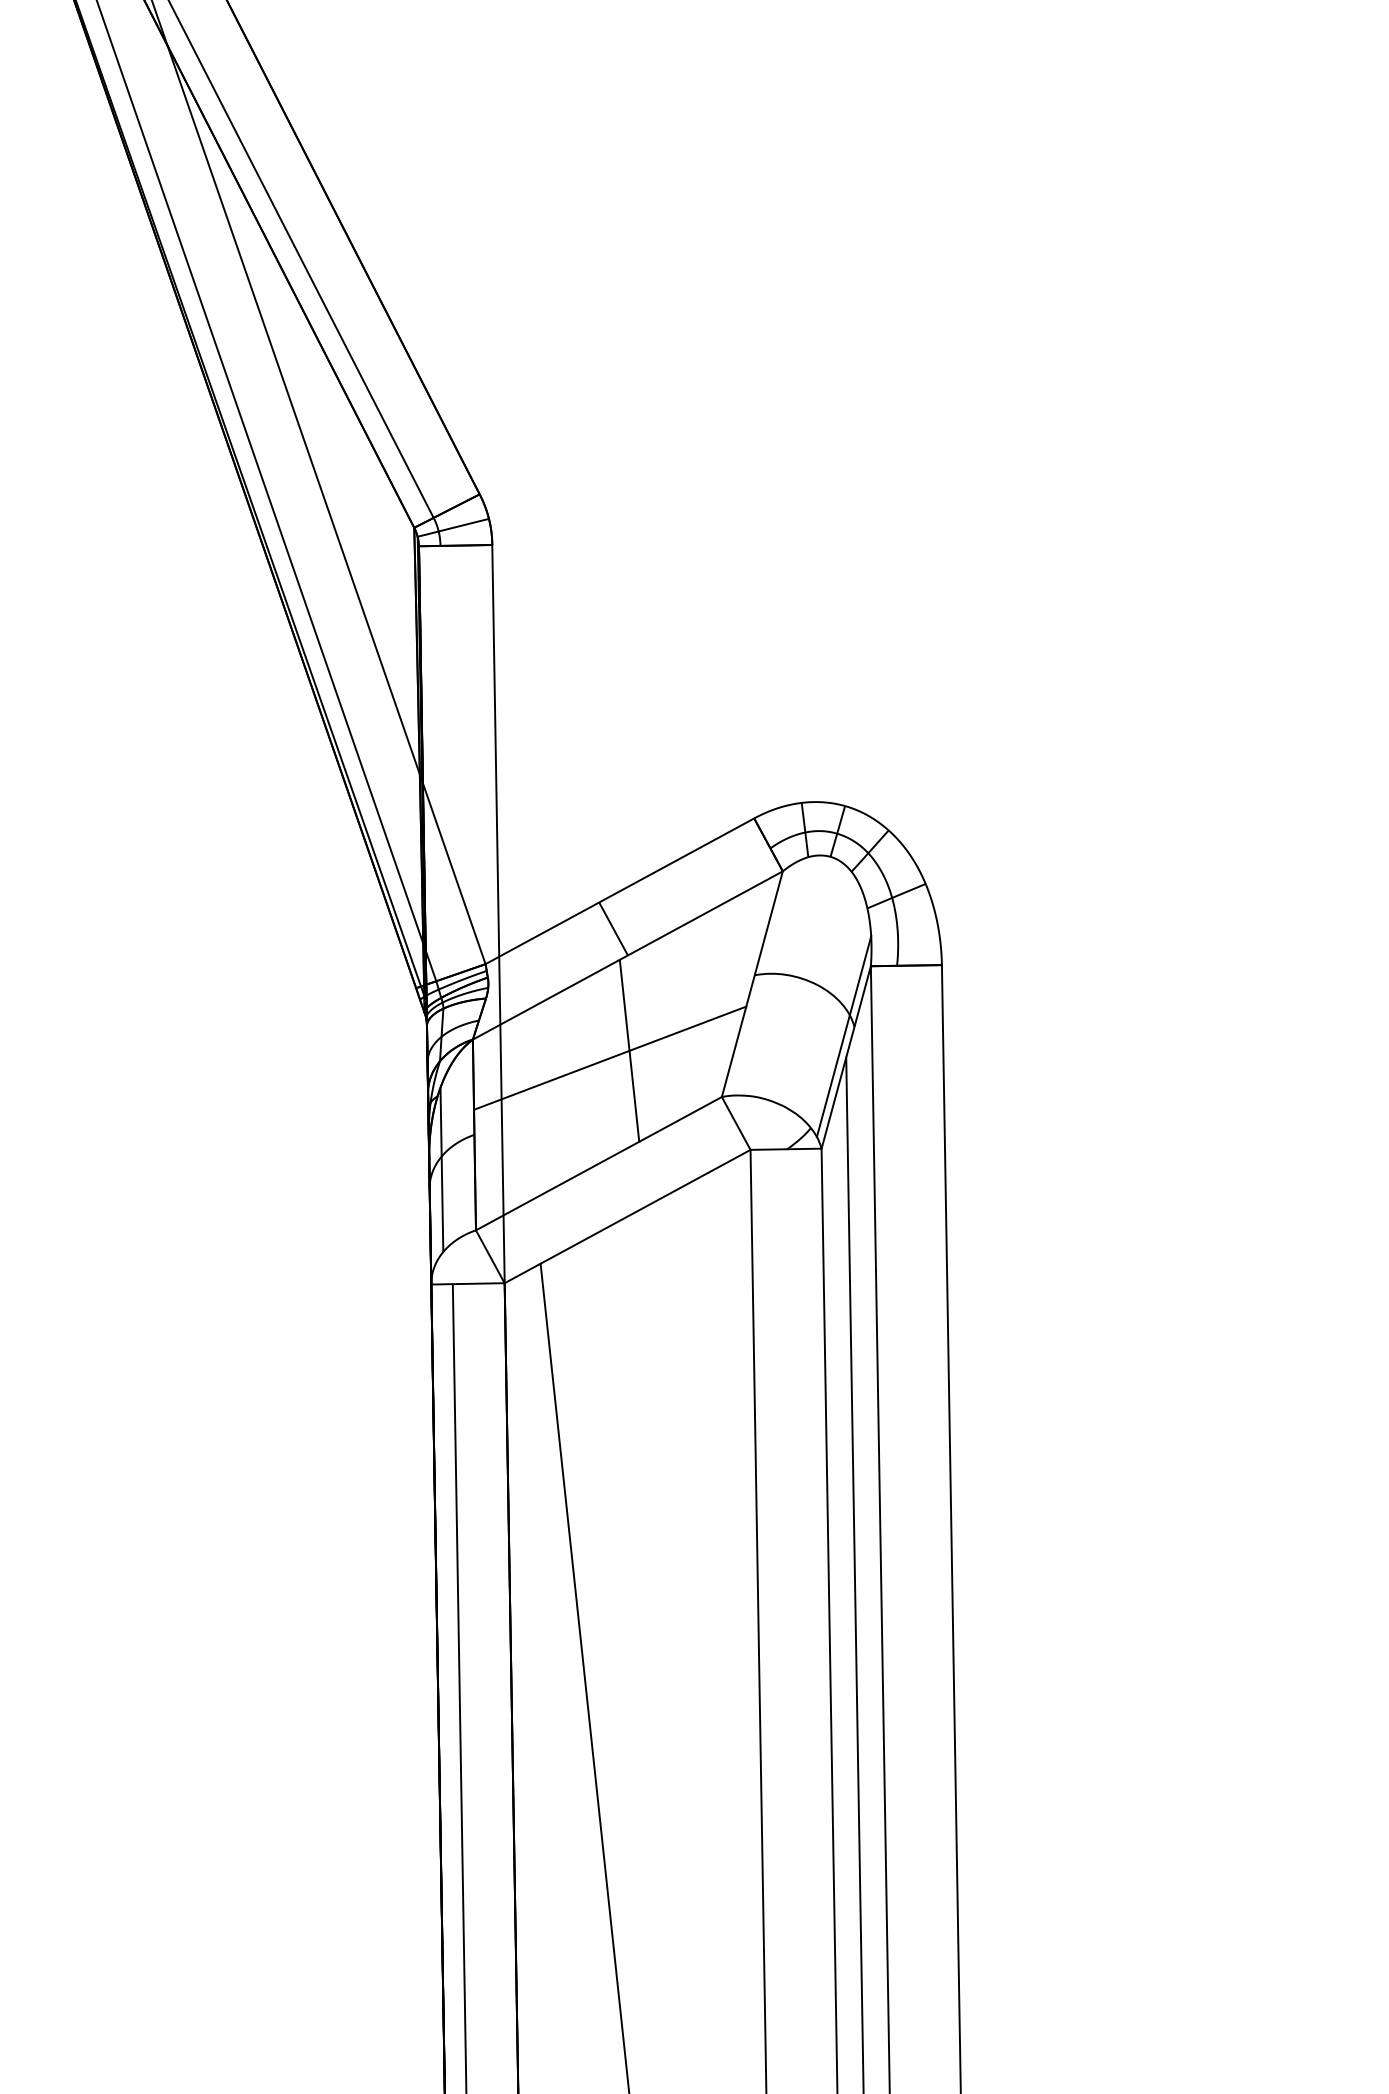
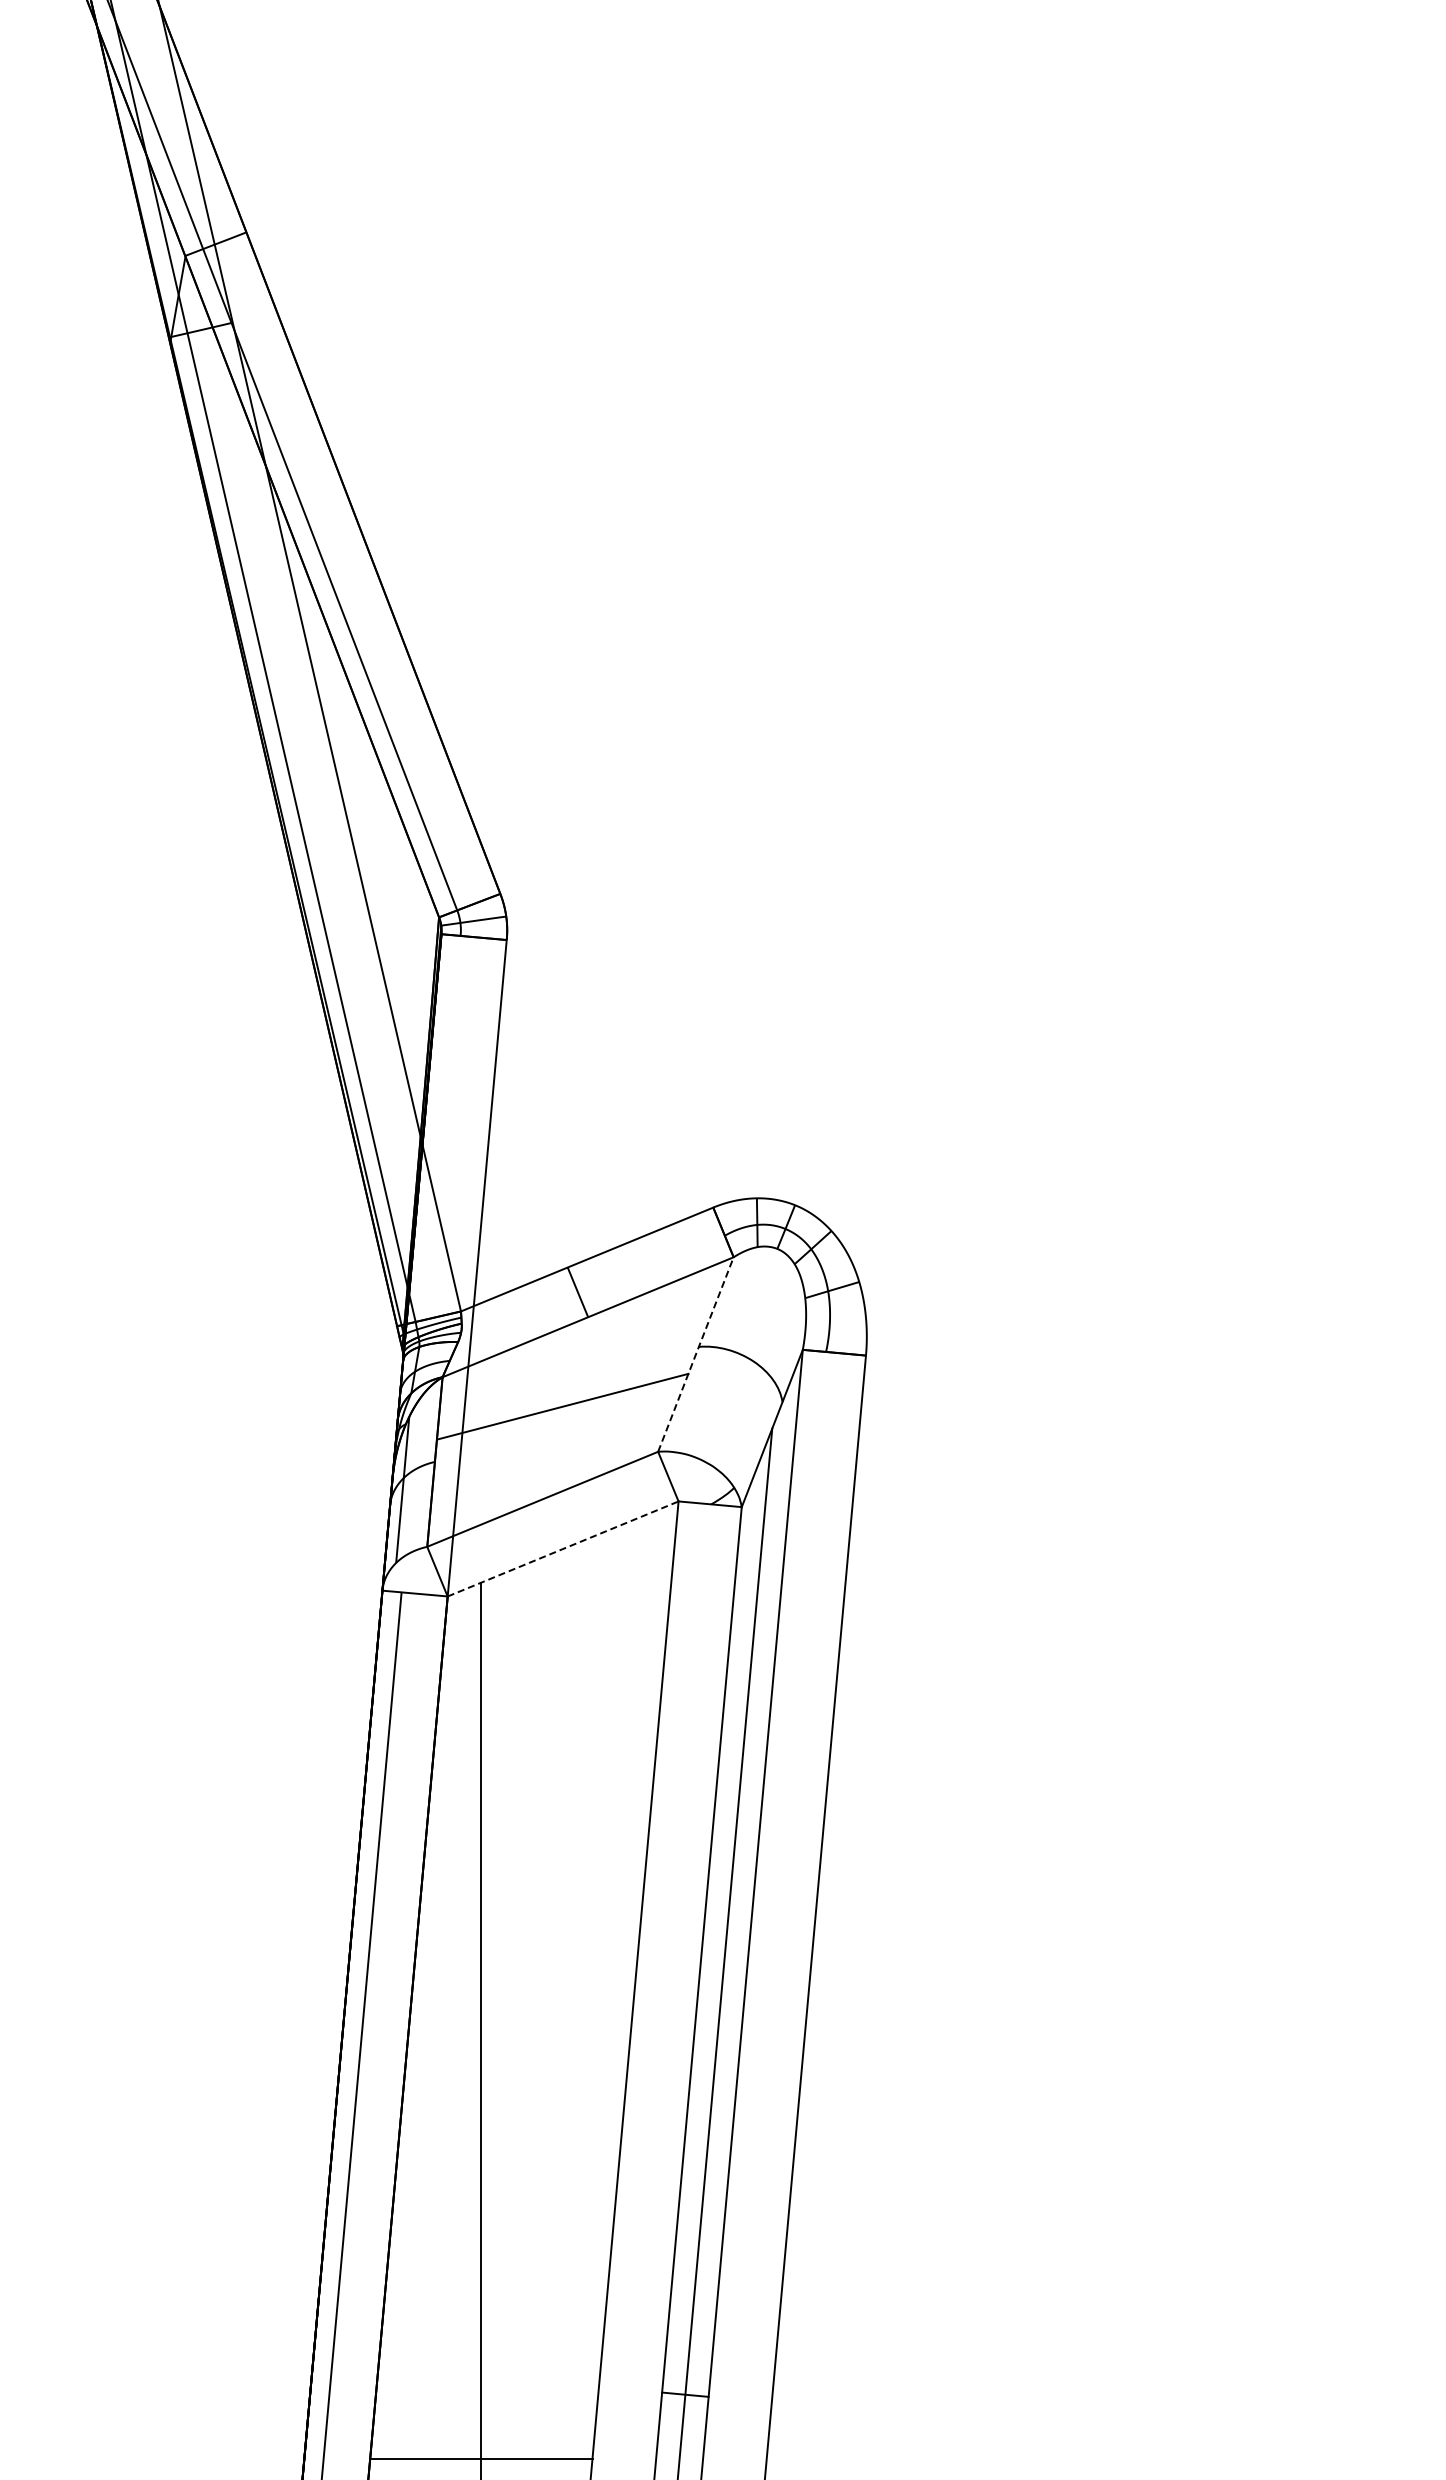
line: (753, 984) -> (696, 1354), solid -> dashed
line: (844, 1036) -> (772, 1409), removed
line: (629, 1050) -> (580, 1401), removed
line: (627, 1215) -> (563, 1548), solid -> dashed

